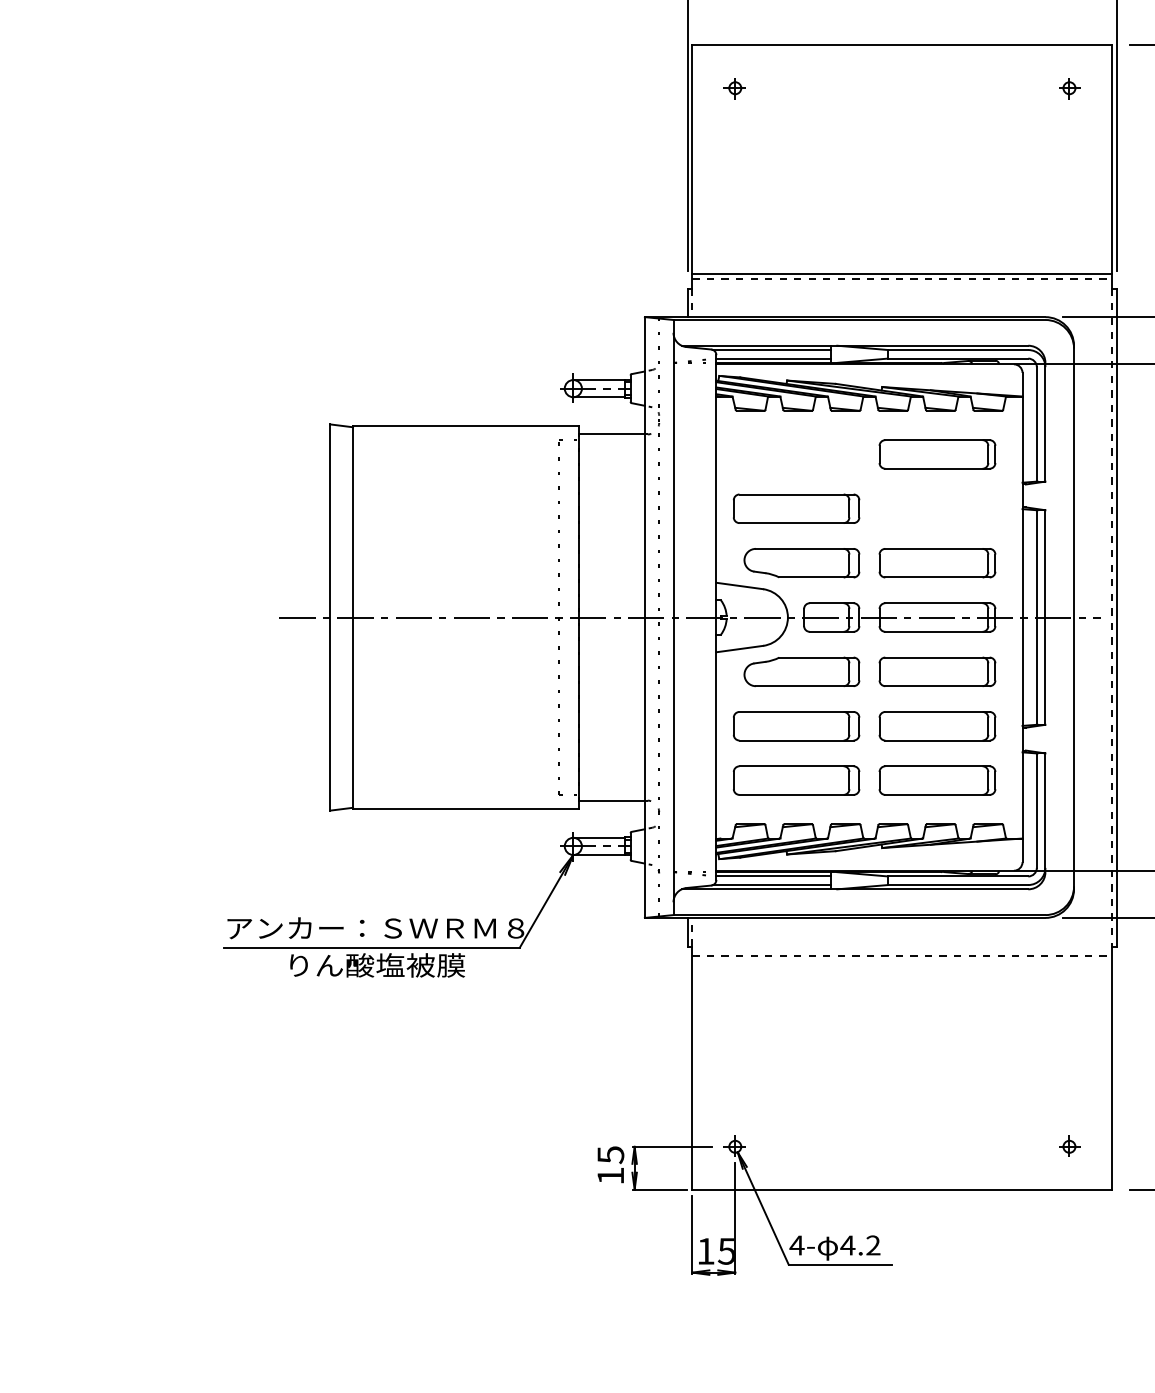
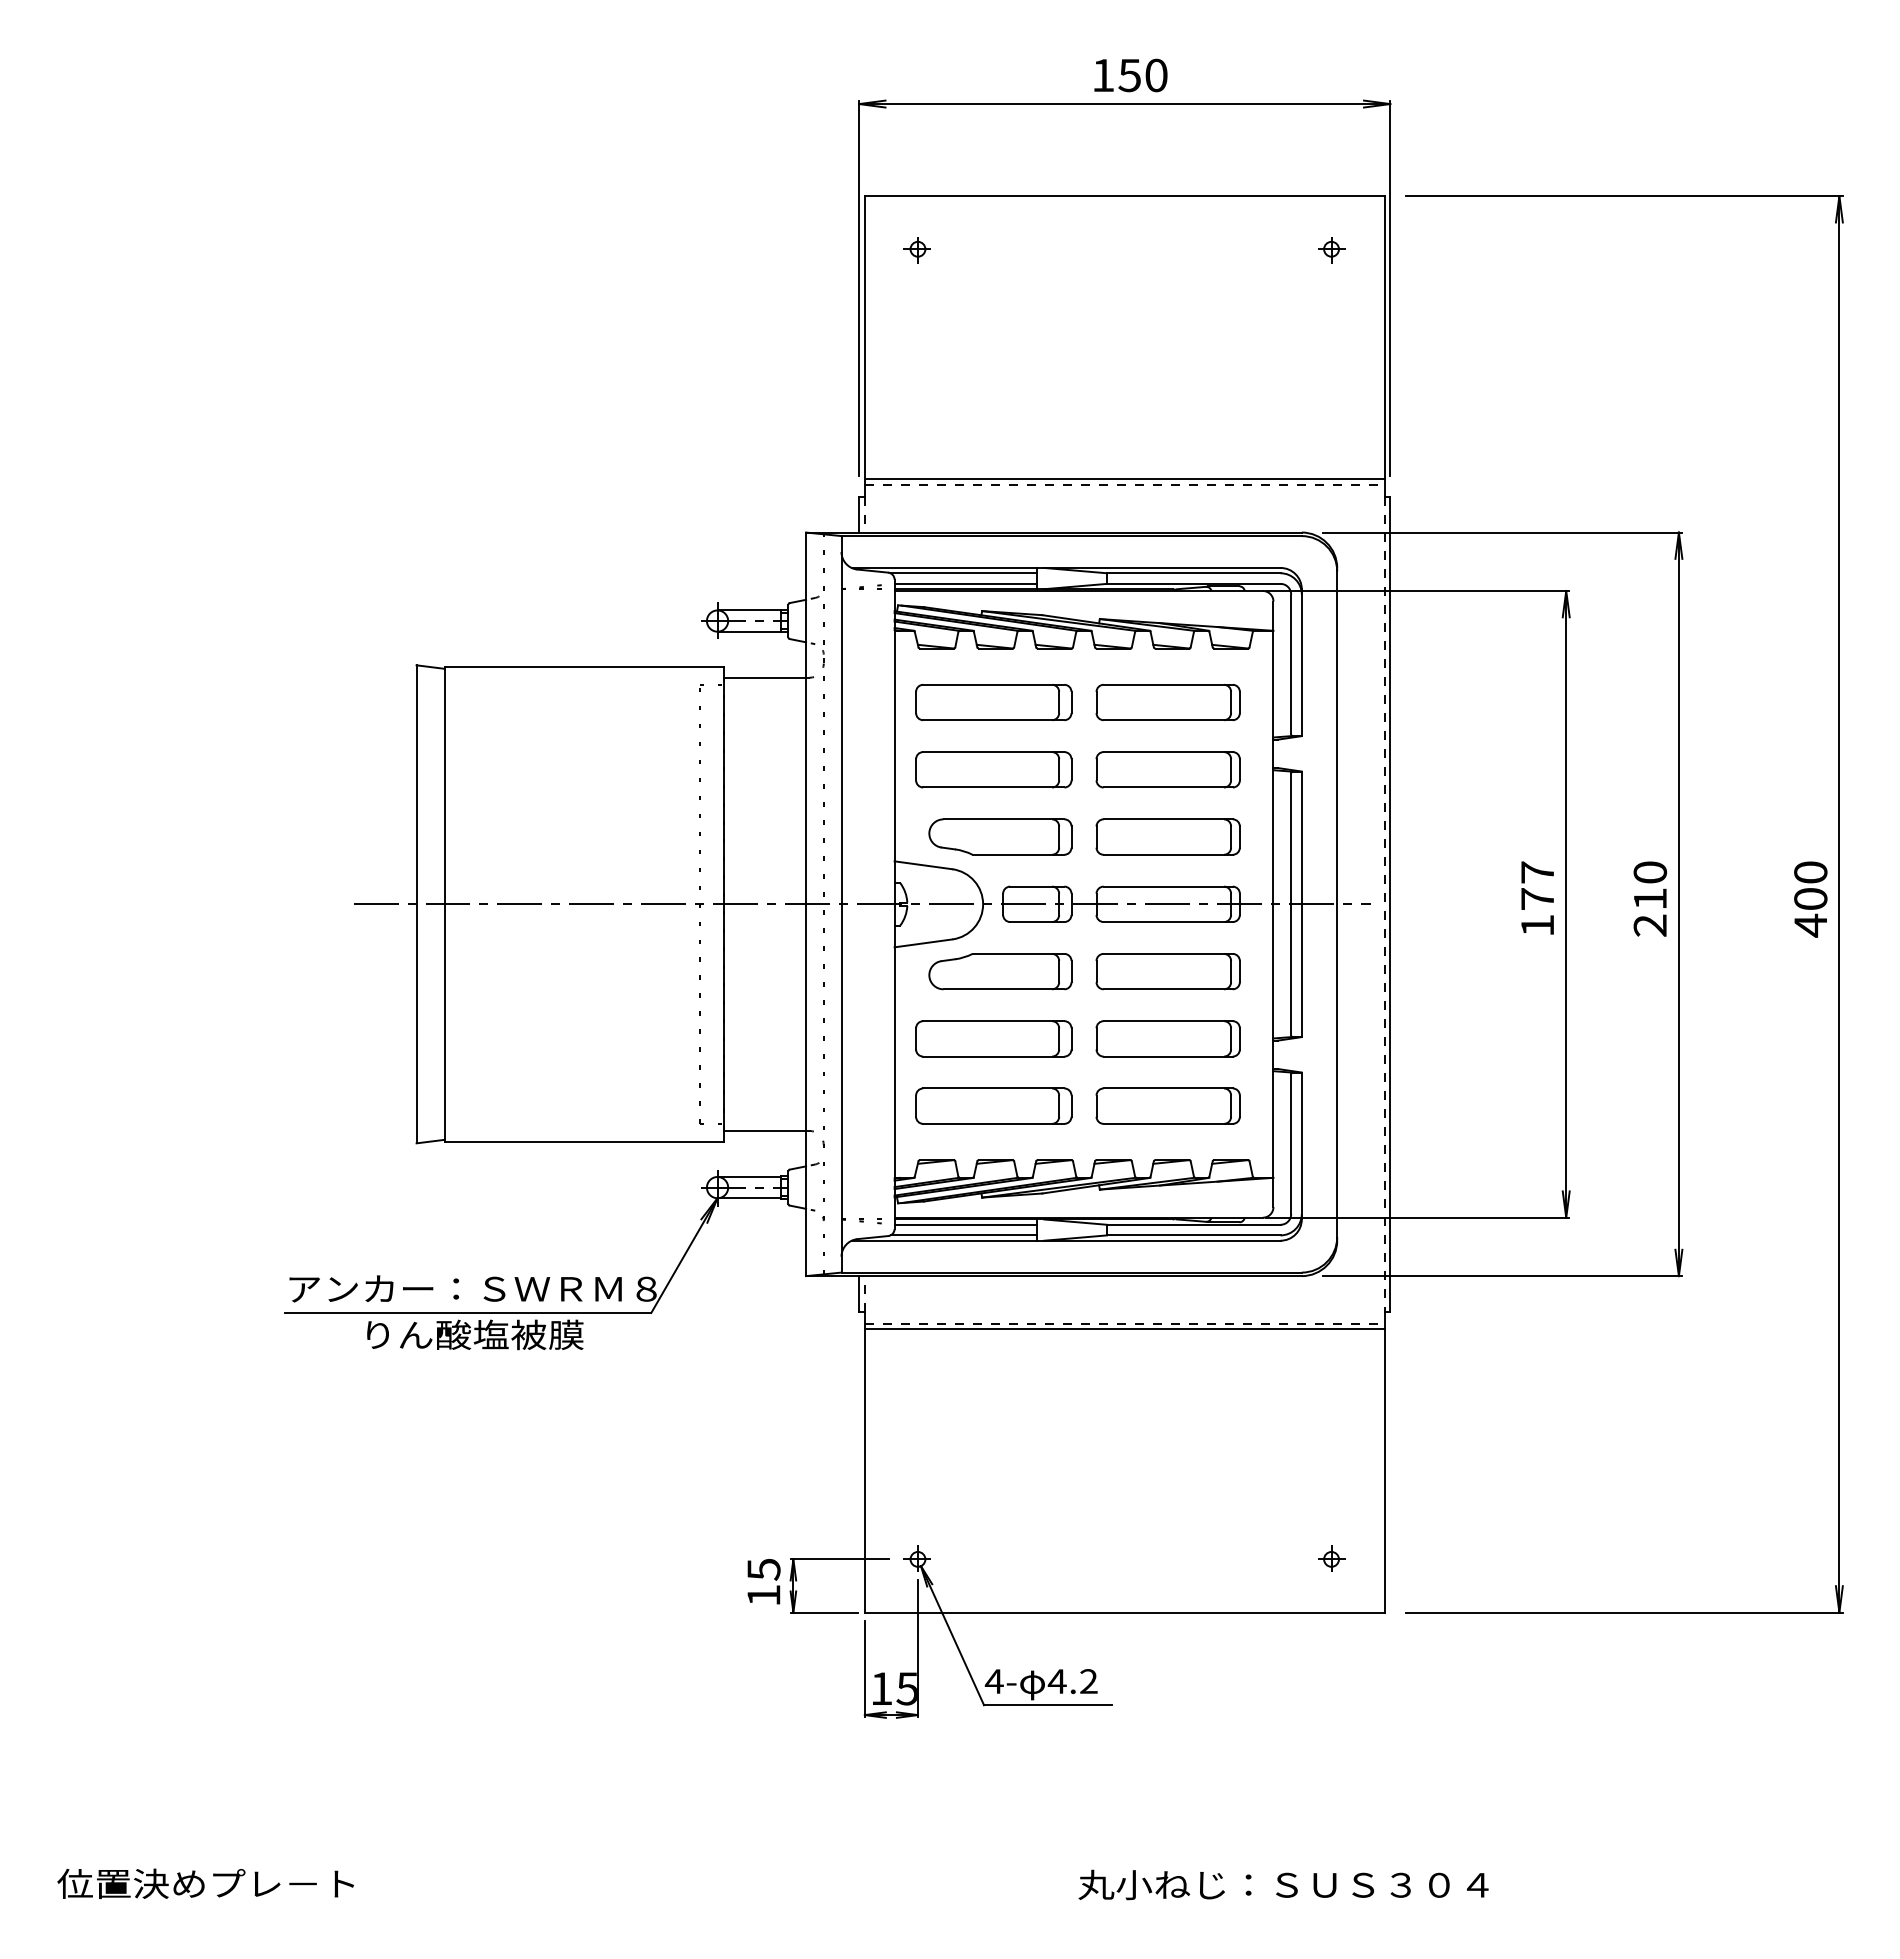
part: (796, 454) -> (993, 702), added
part: (936, 508) -> (1167, 769), added
line: (902, 961) -> (1124, 1329), added

